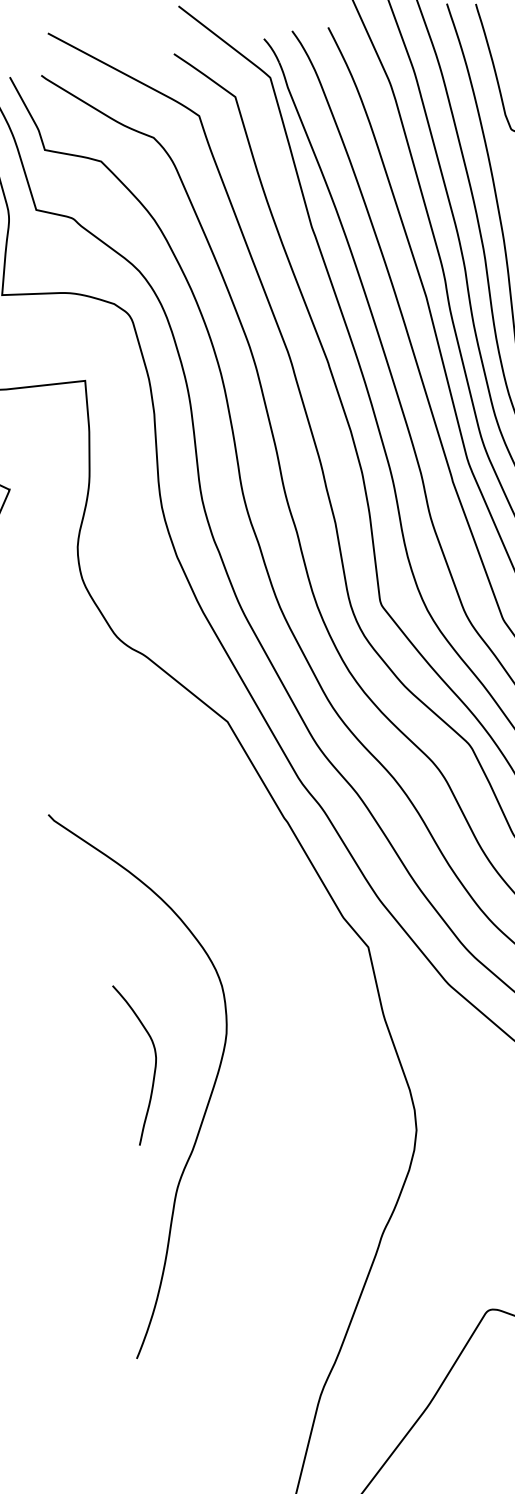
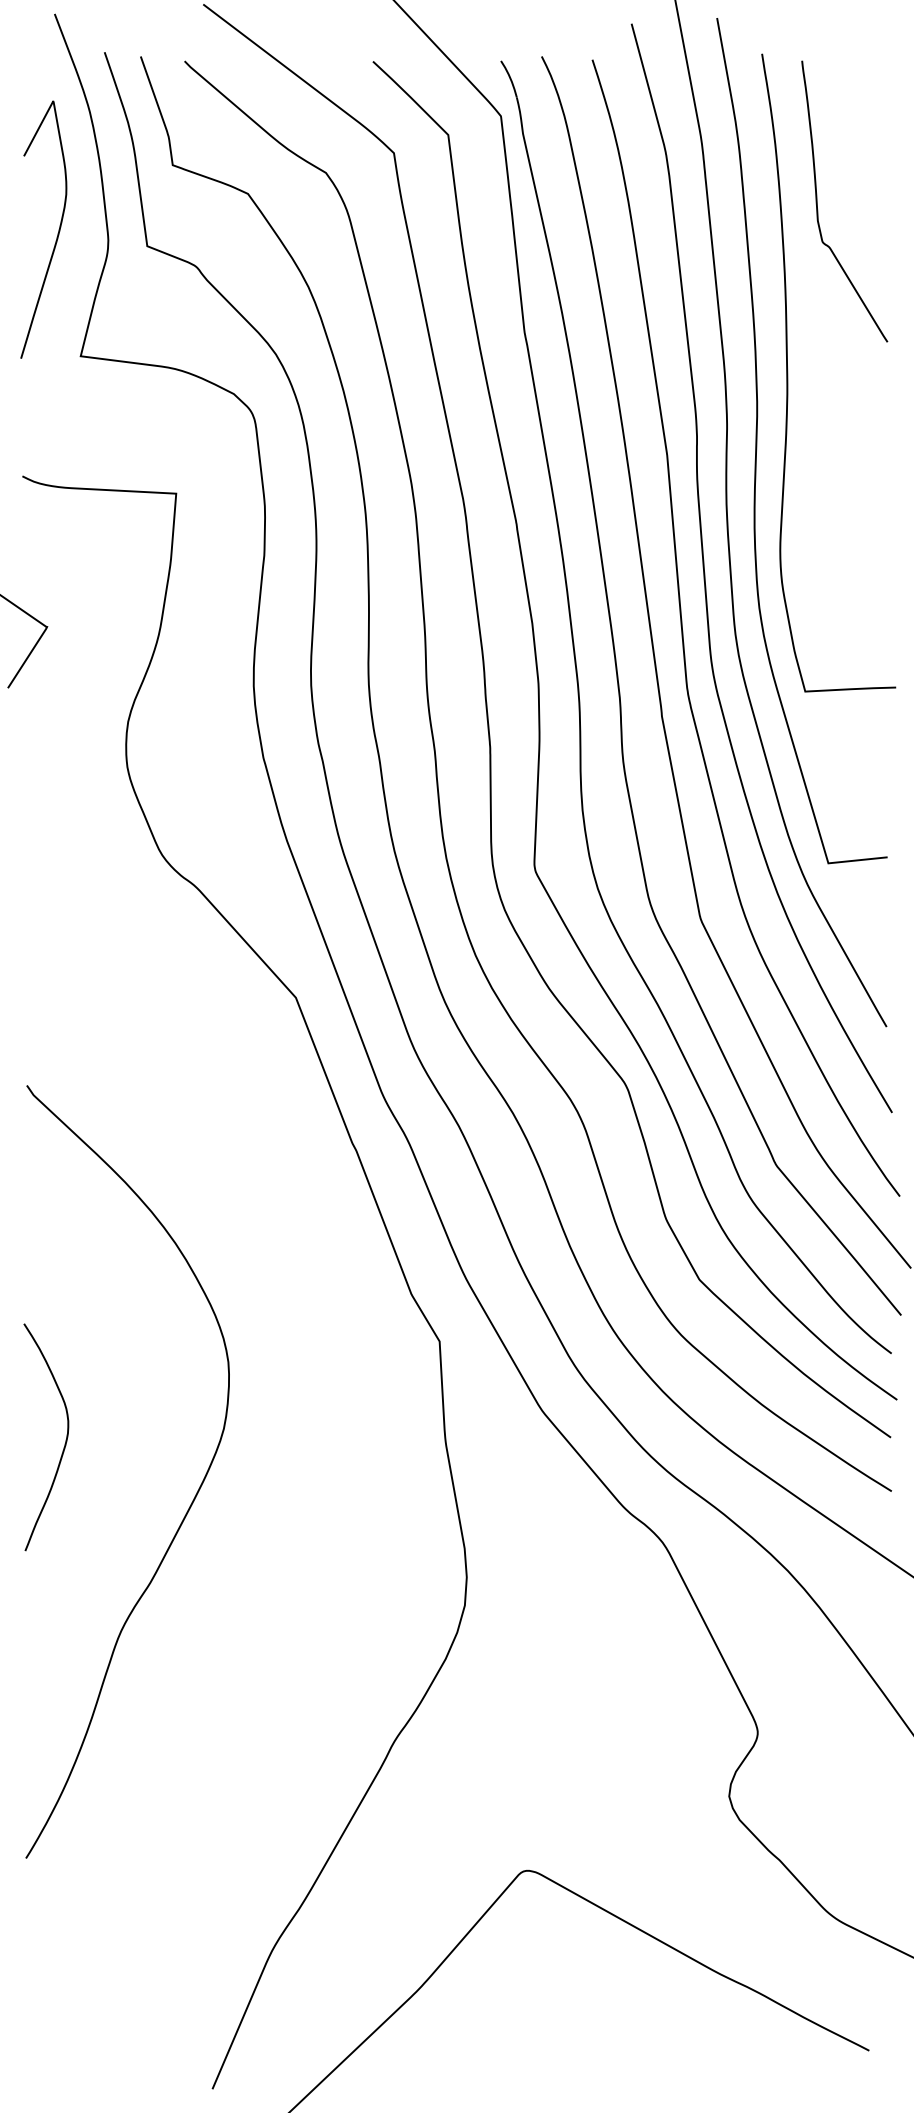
curve: (154, 1065) -> (64, 1443), moved

